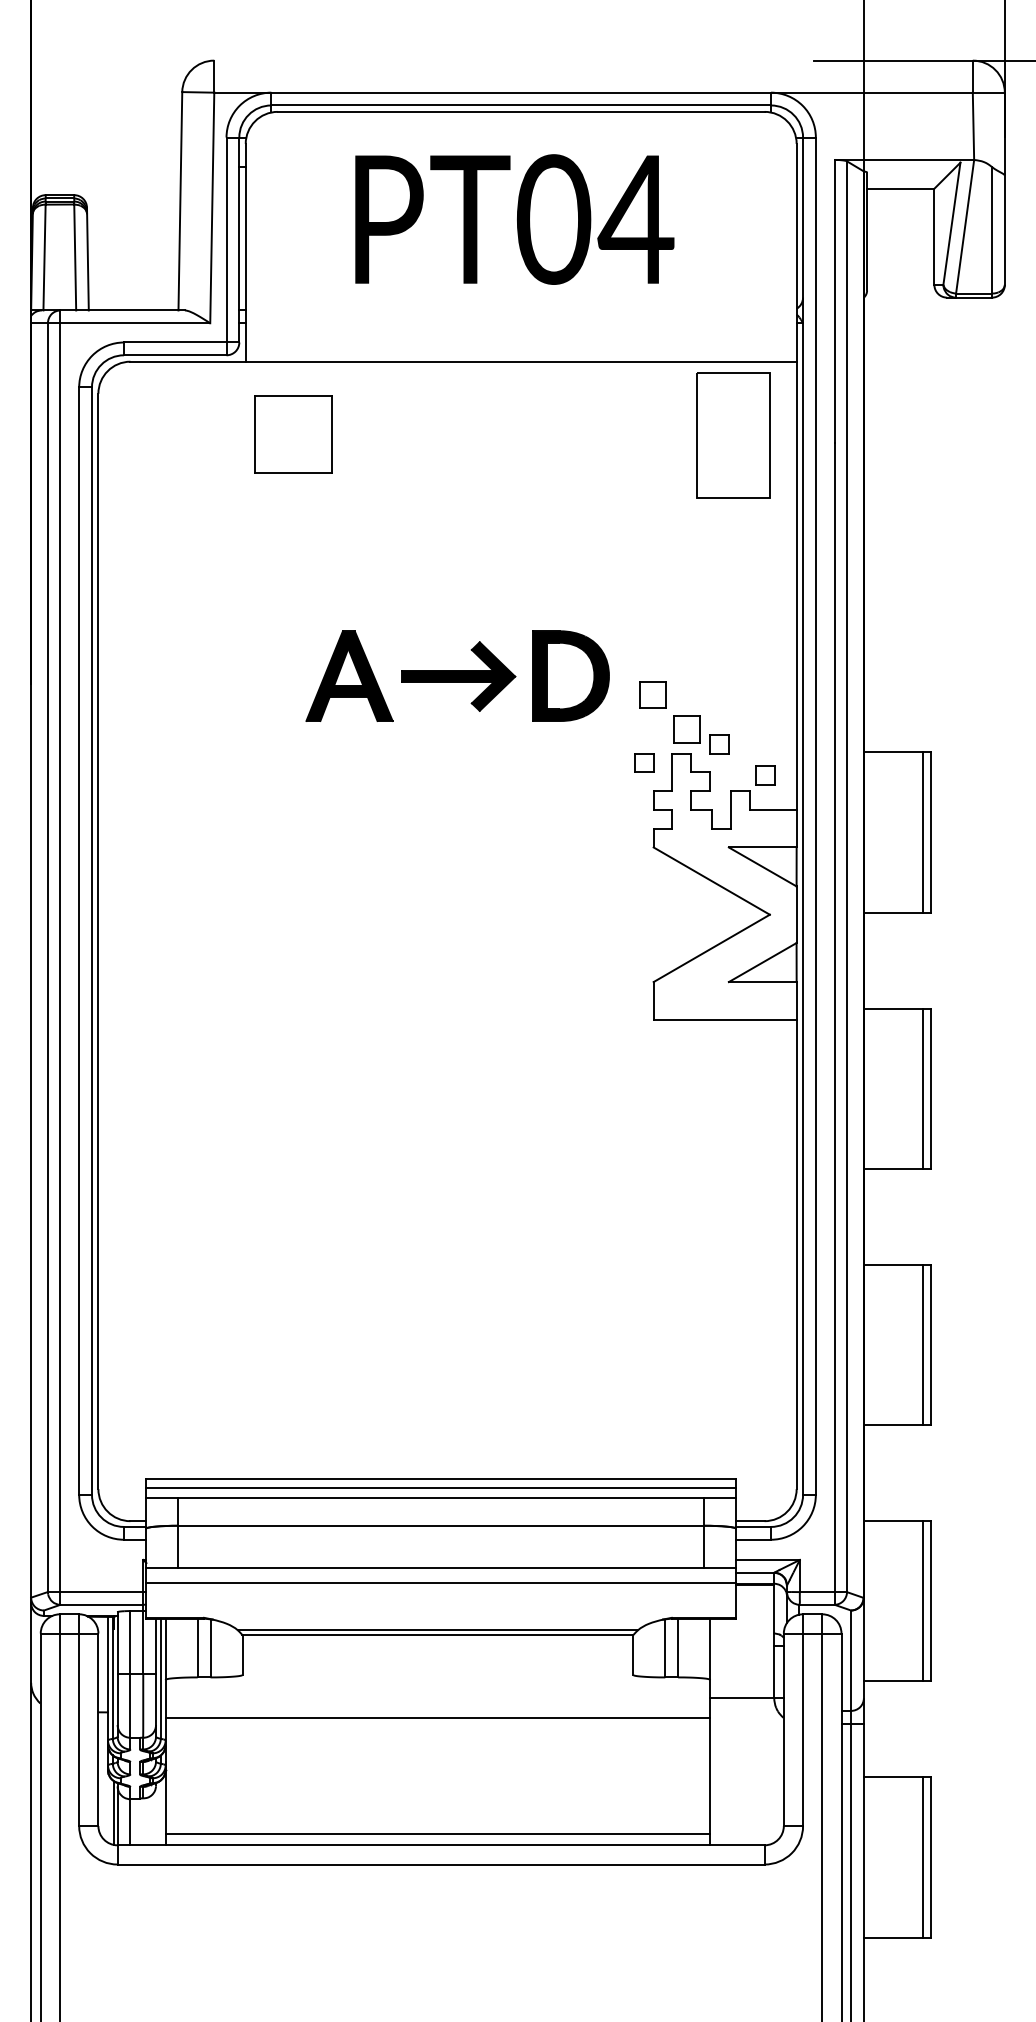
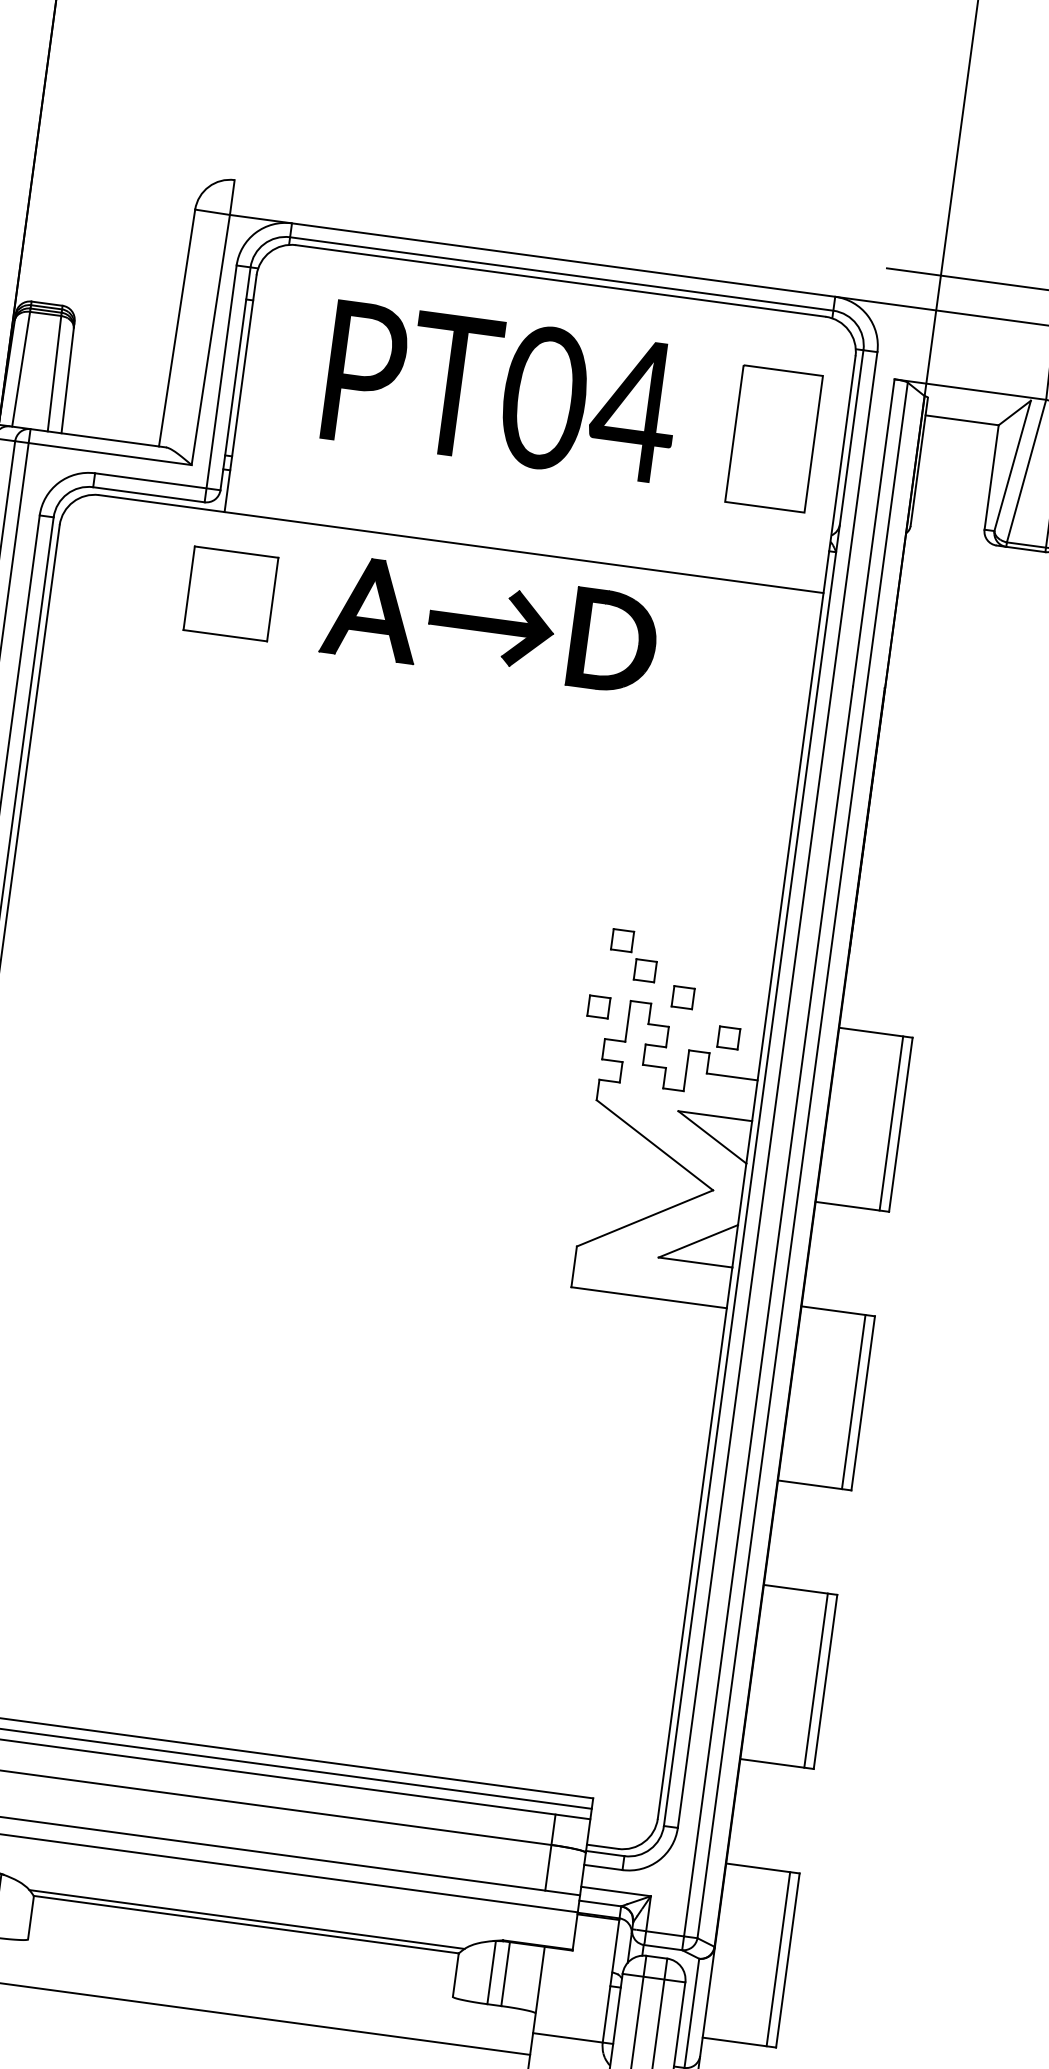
text: (514, 219) -> (501, 392), moved
part: (293, 434) -> (231, 593), moved
part: (733, 435) -> (774, 438), moved
part: (457, 675) -> (490, 624), moved
part: (669, 712) -> (633, 955), size x0.71

